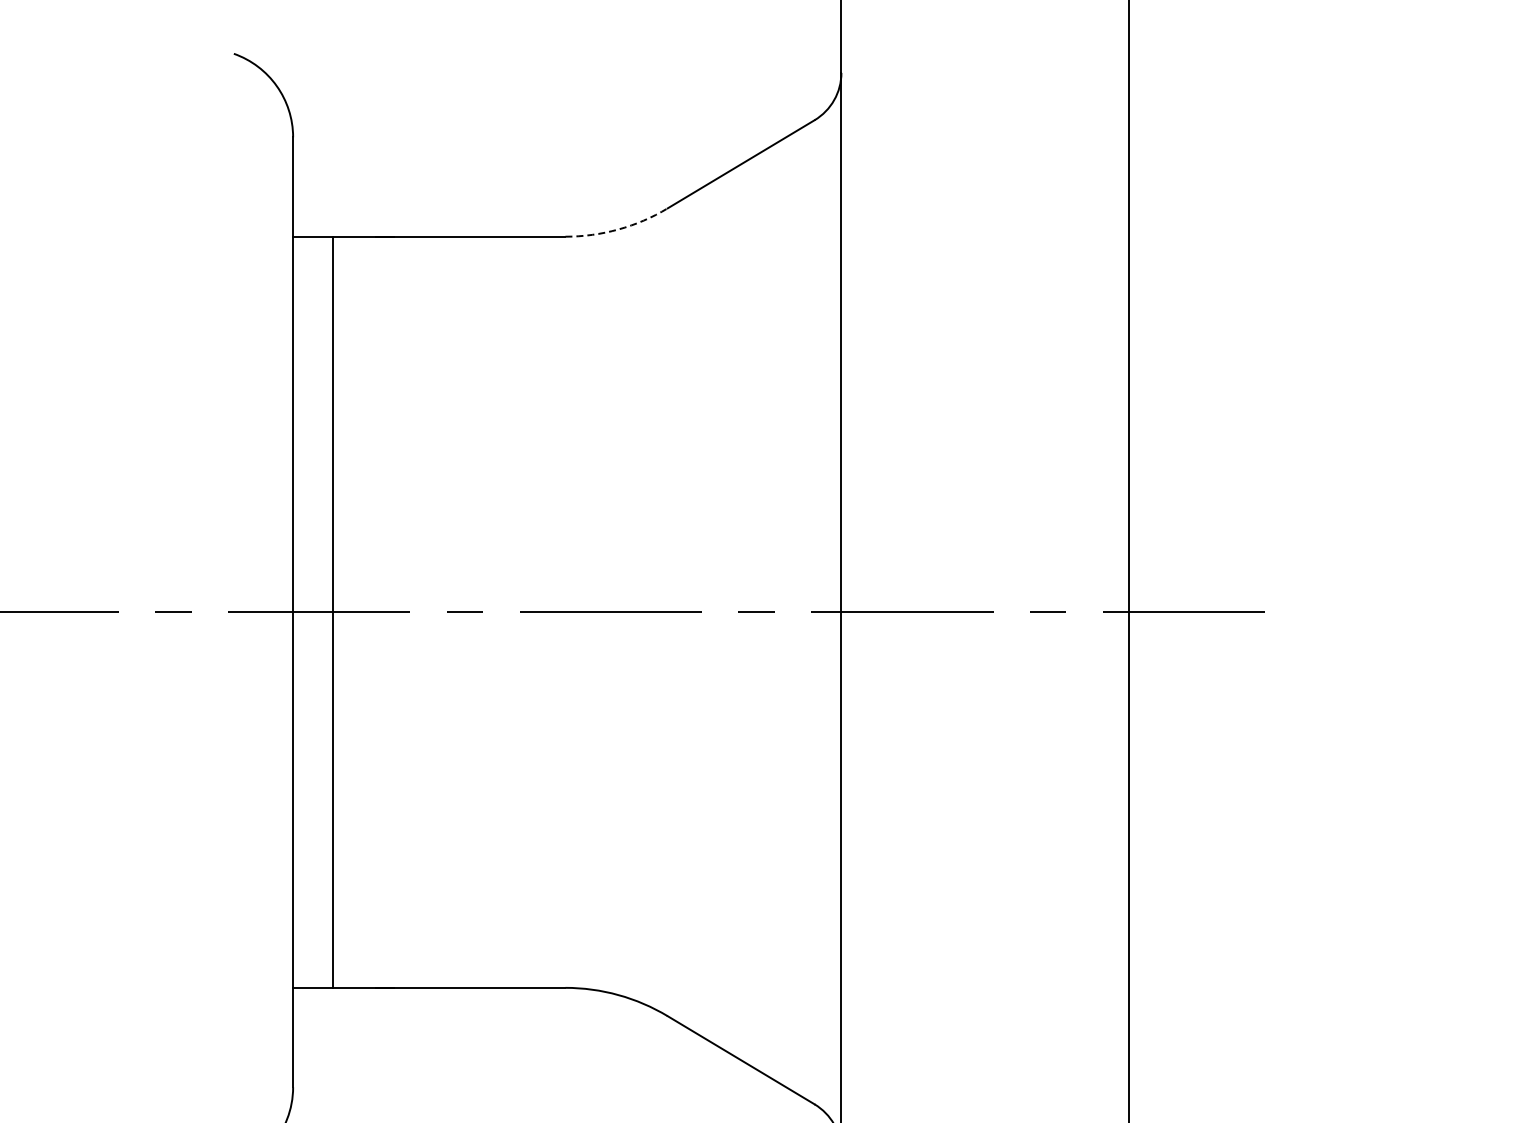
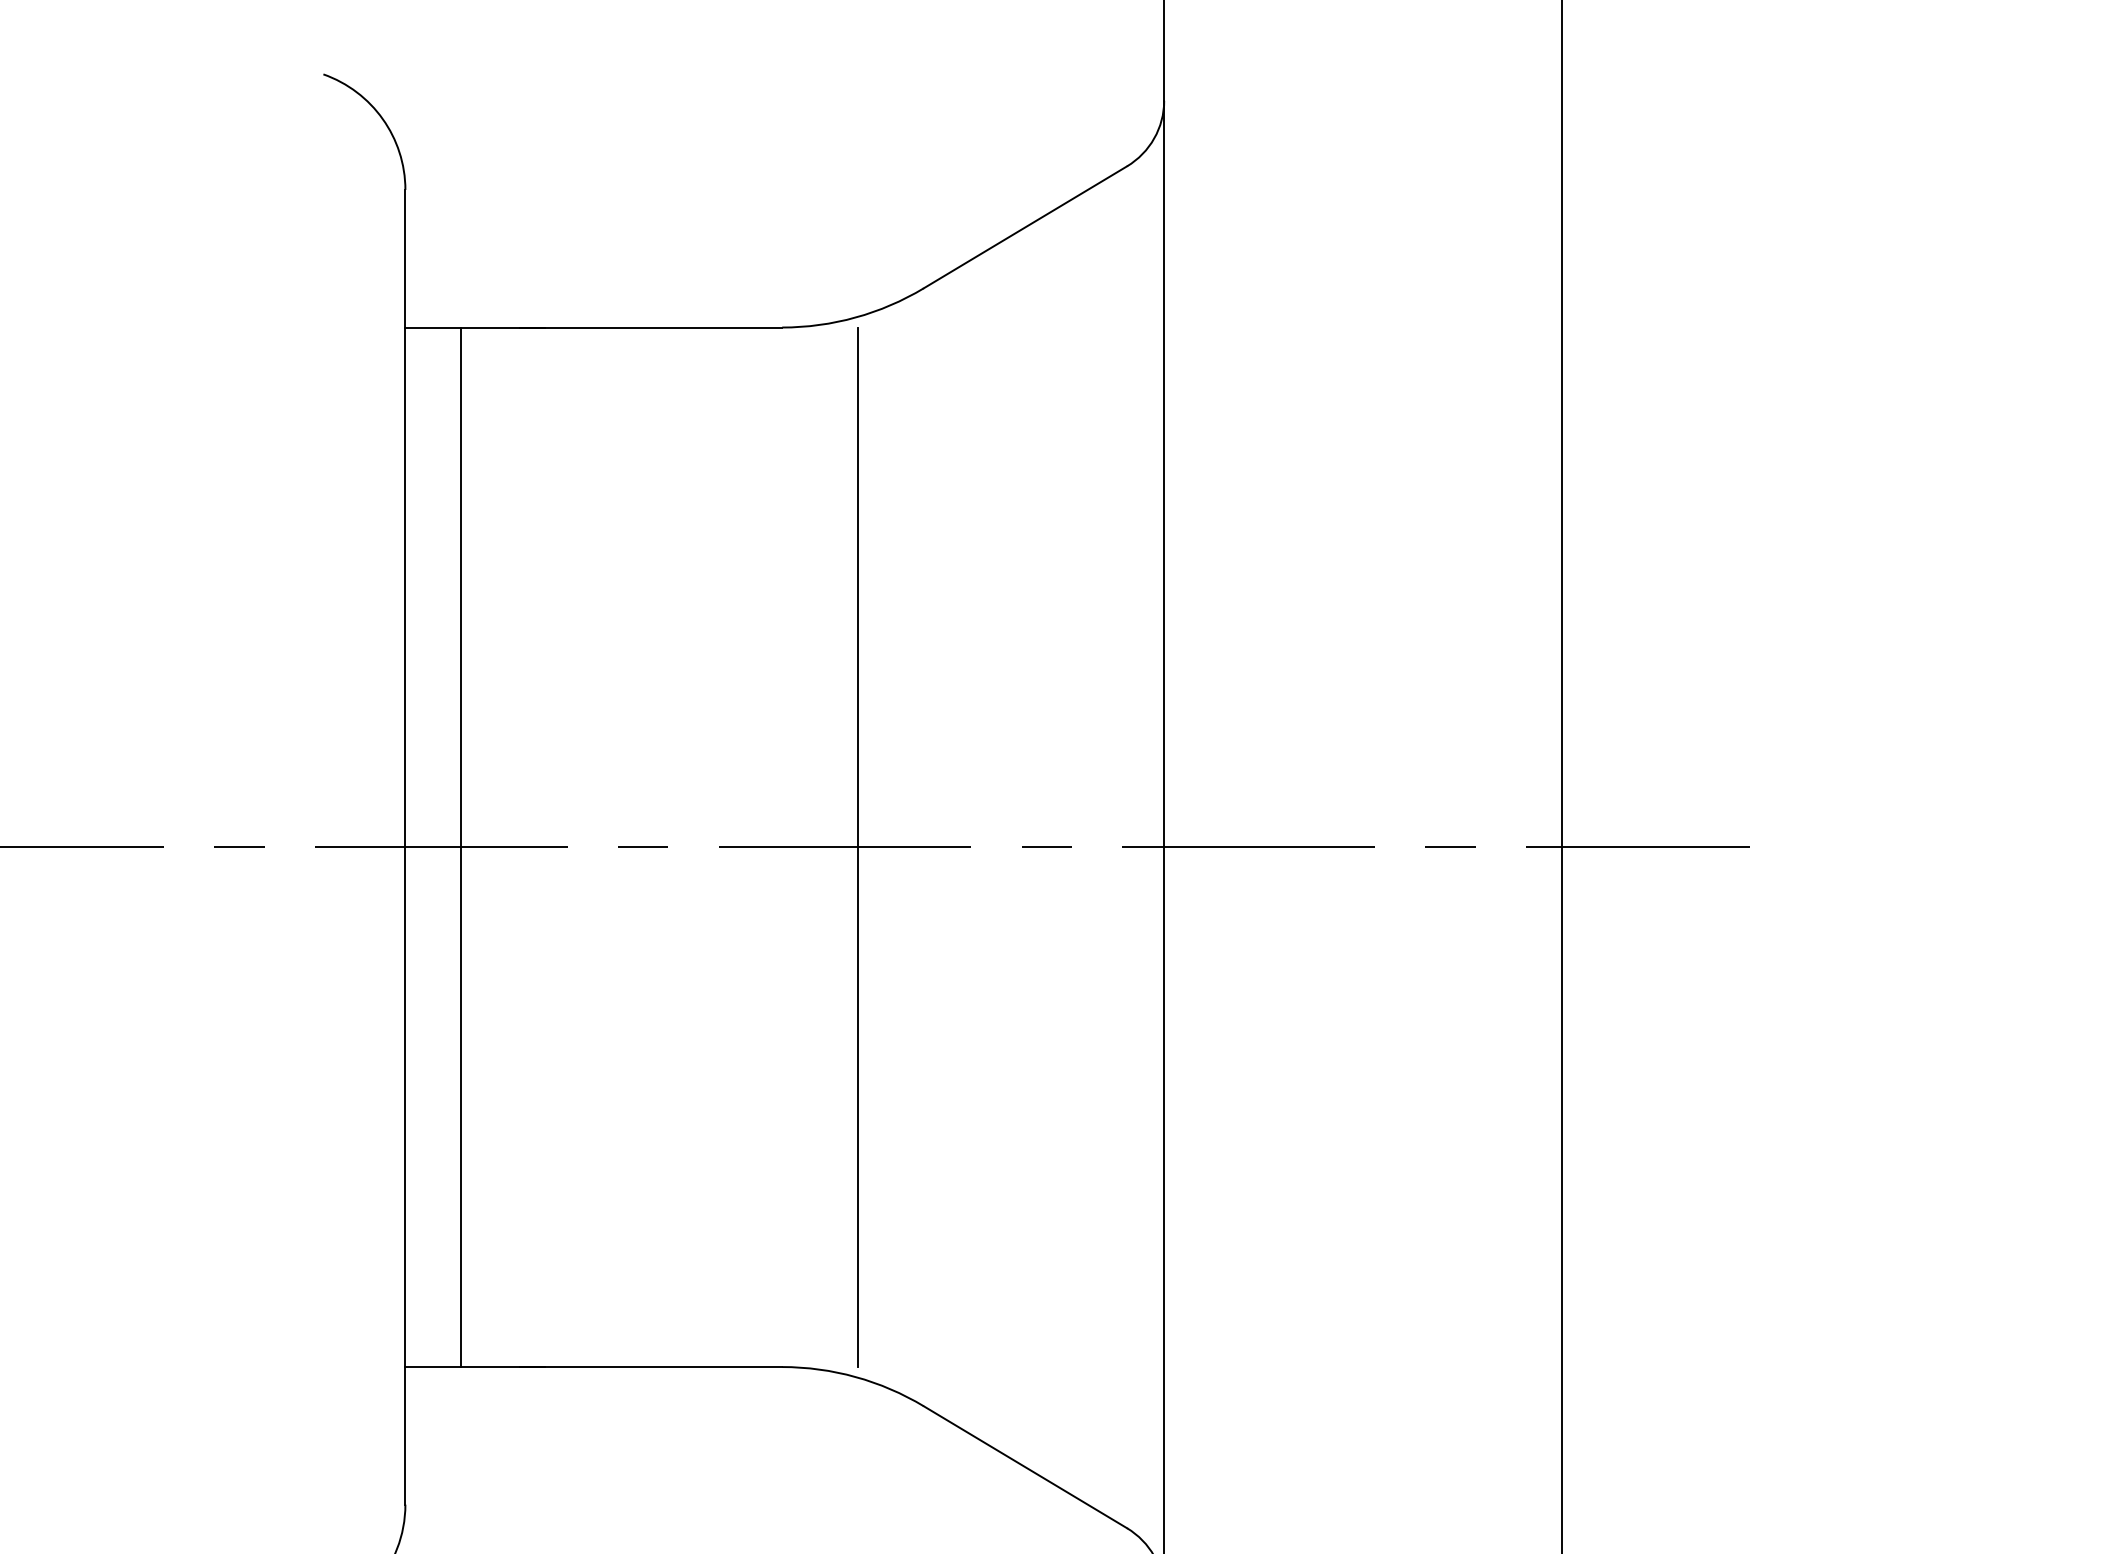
arc: (618, 229) -> (855, 317), dashed -> solid
line: (620, 611) -> (858, 846), added

